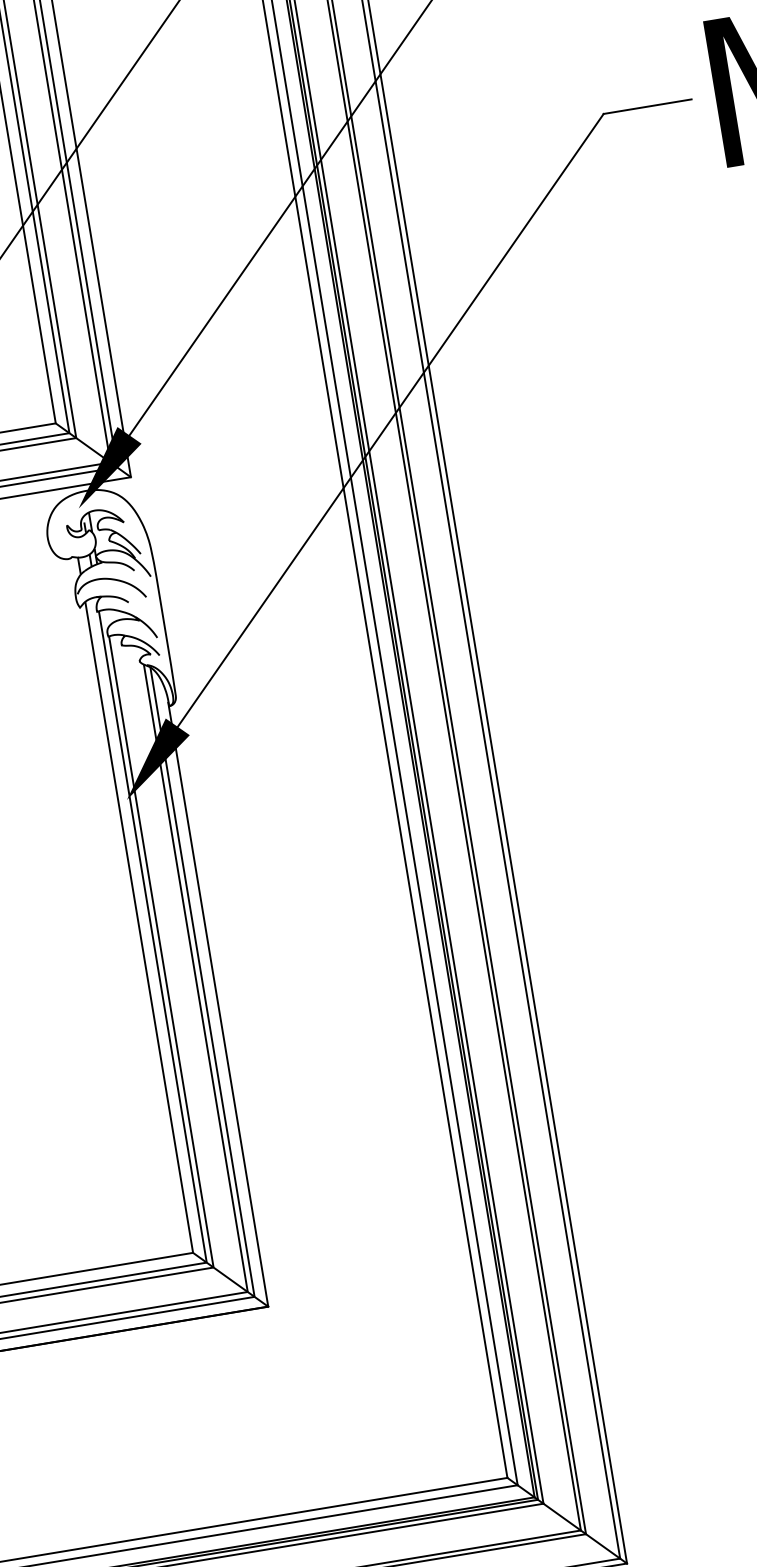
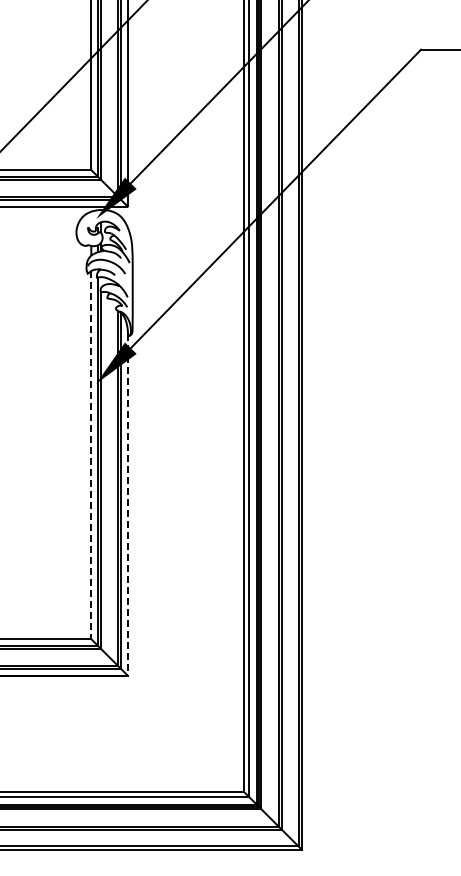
line: (139, 928) -> (91, 455), solid -> dashed
line: (217, 1005) -> (127, 505), solid -> dashed

